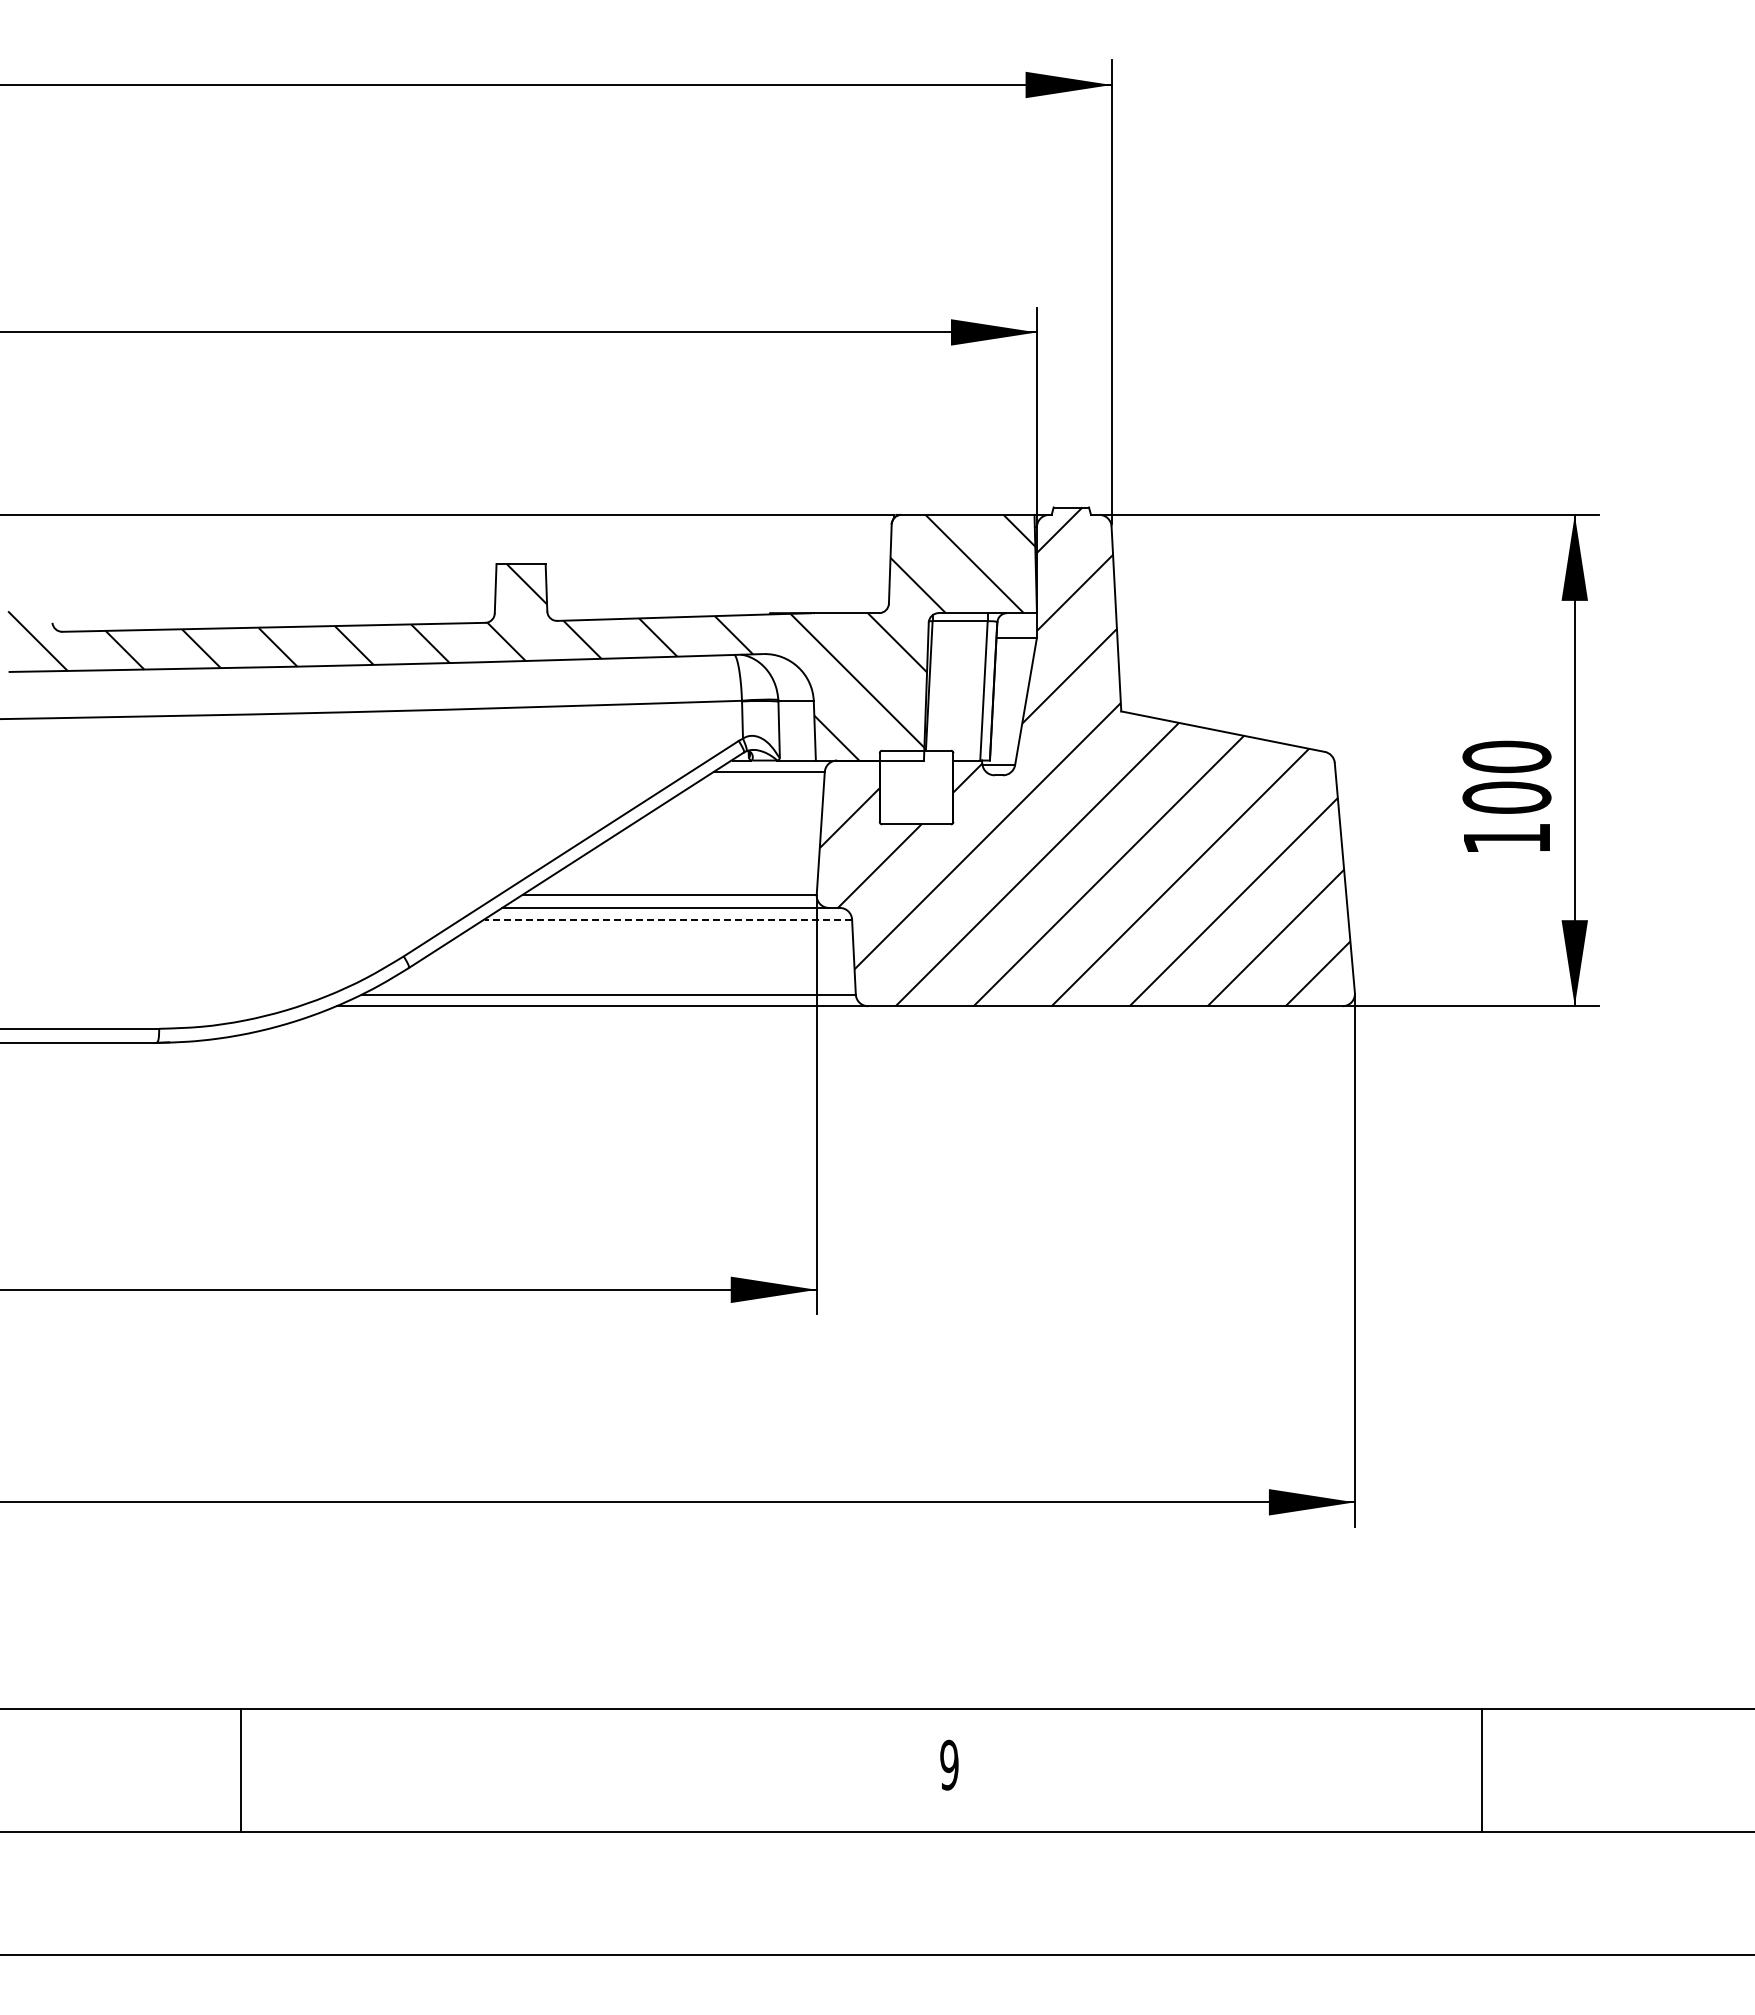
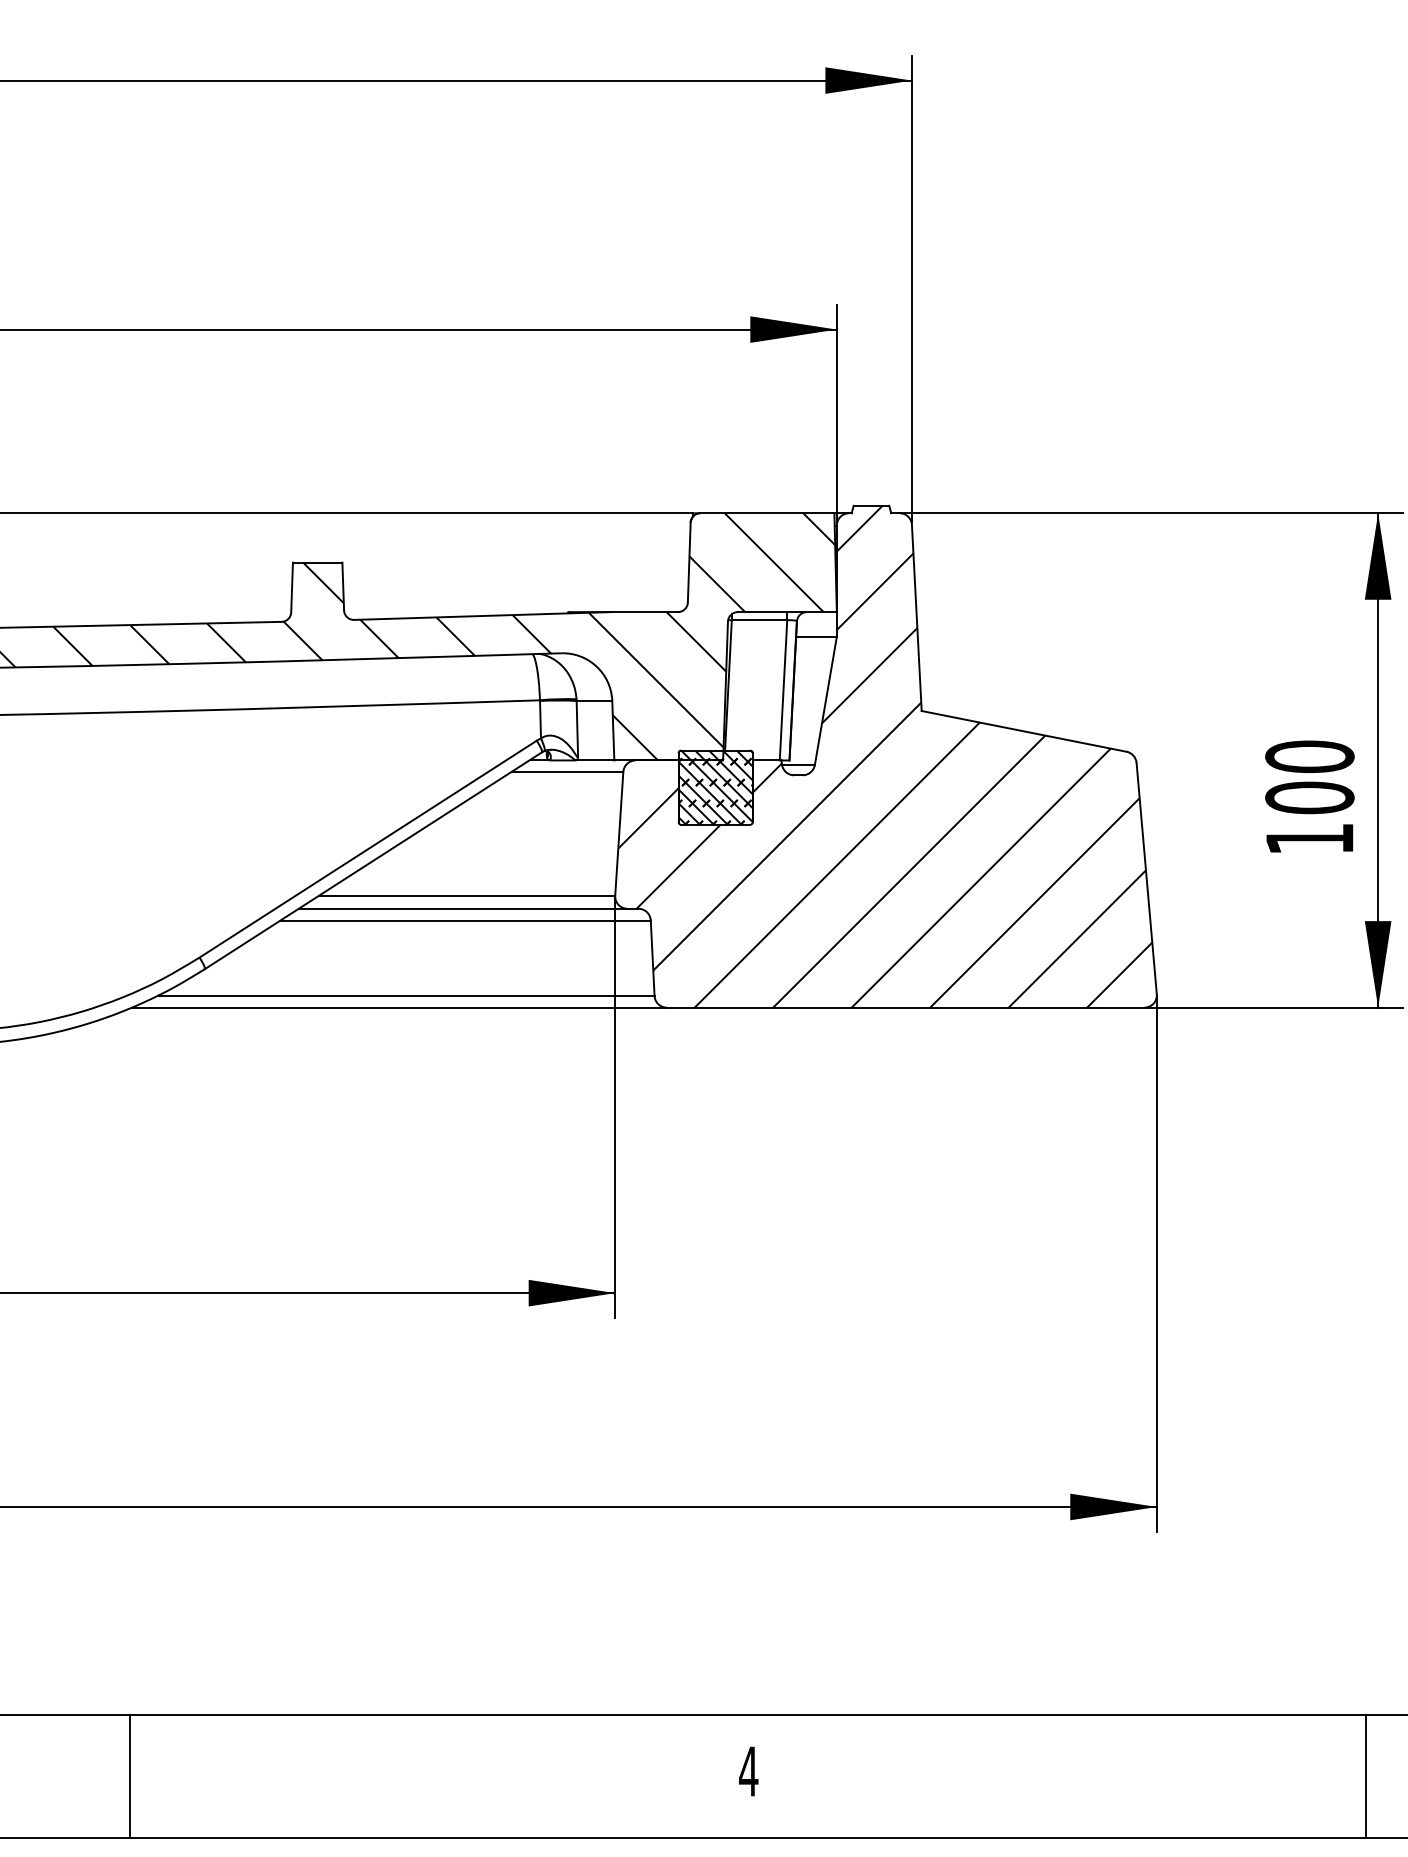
hatch: (916, 787) -> (715, 787), added
line: (668, 919) -> (466, 920), dashed -> solid
text: (949, 1764) -> (748, 1770), 9 -> 4
line: (240, 1769) -> (129, 1775), moved
line: (1482, 1769) -> (1366, 1775), moved

